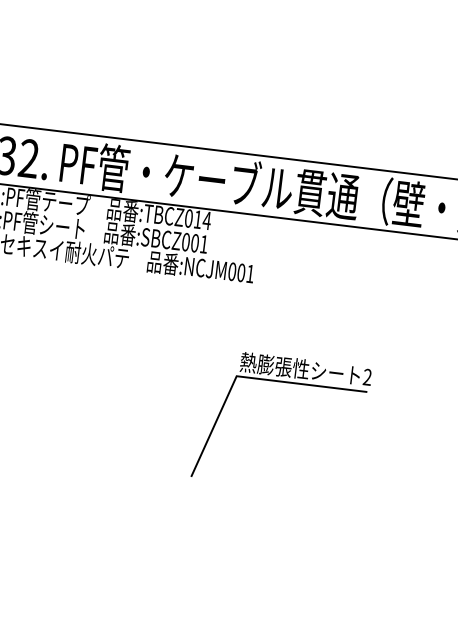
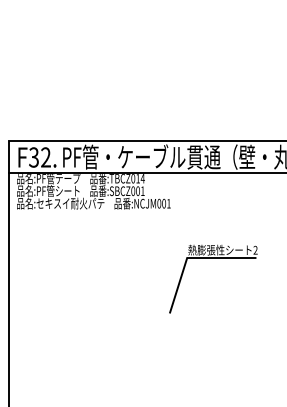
part: (286, 383) -> (213, 258), moved

